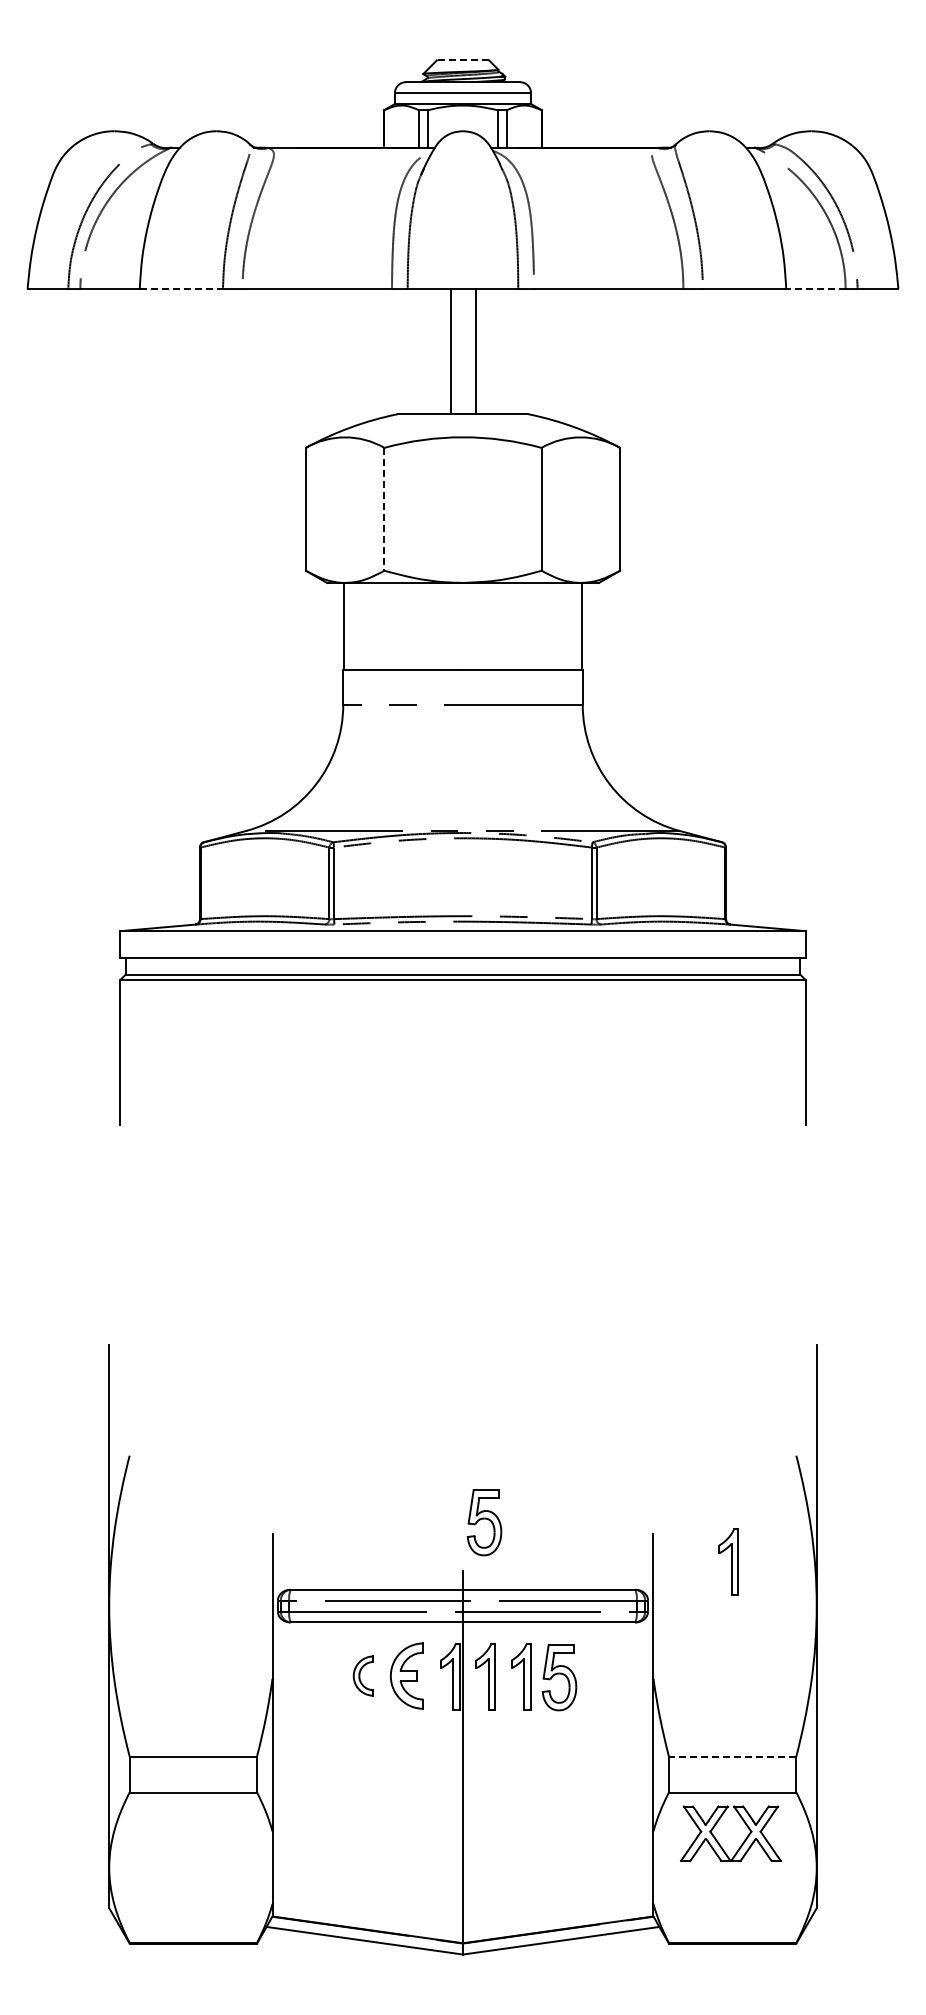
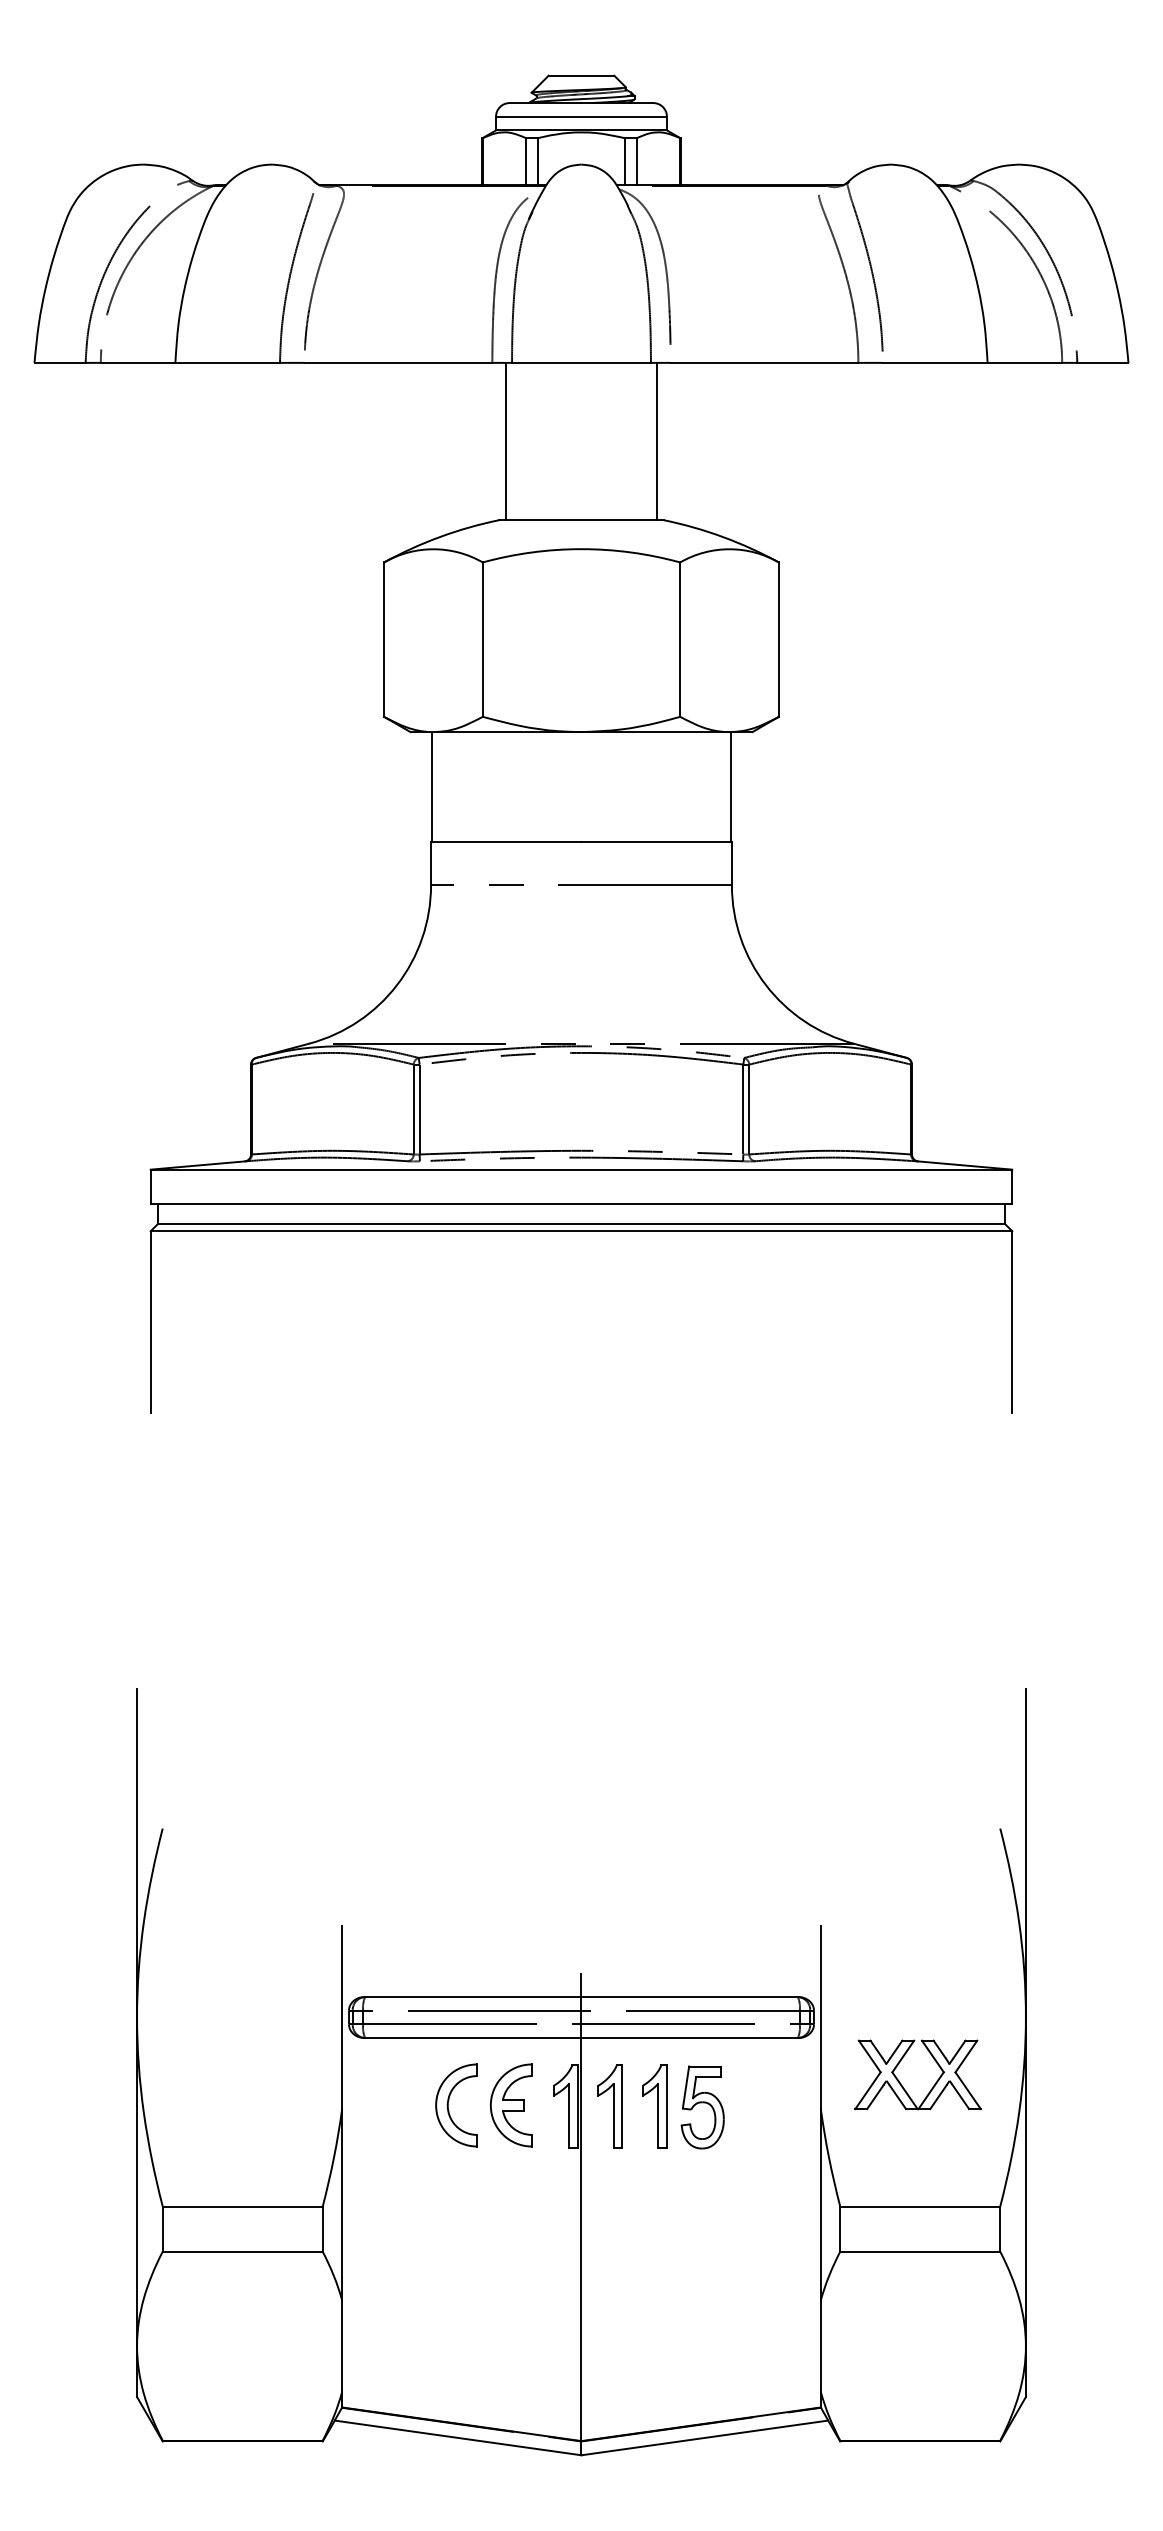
line: (462, 60) -> (580, 75), dashed -> solid
line: (181, 289) -> (227, 363), dashed -> solid
line: (815, 289) -> (1024, 363), dashed -> solid
line: (451, 351) -> (506, 441), moved
line: (475, 351) -> (656, 441), moved
line: (384, 509) -> (482, 639), dashed -> solid
part: (484, 1522) -> (608, 1912), removed
part: (728, 1561) -> (915, 1961), removed
part: (363, 1675) -> (456, 2104), size x1.67
line: (732, 1756) -> (920, 2206), dashed -> solid
part: (718, 1841) -> (902, 2084), moved

